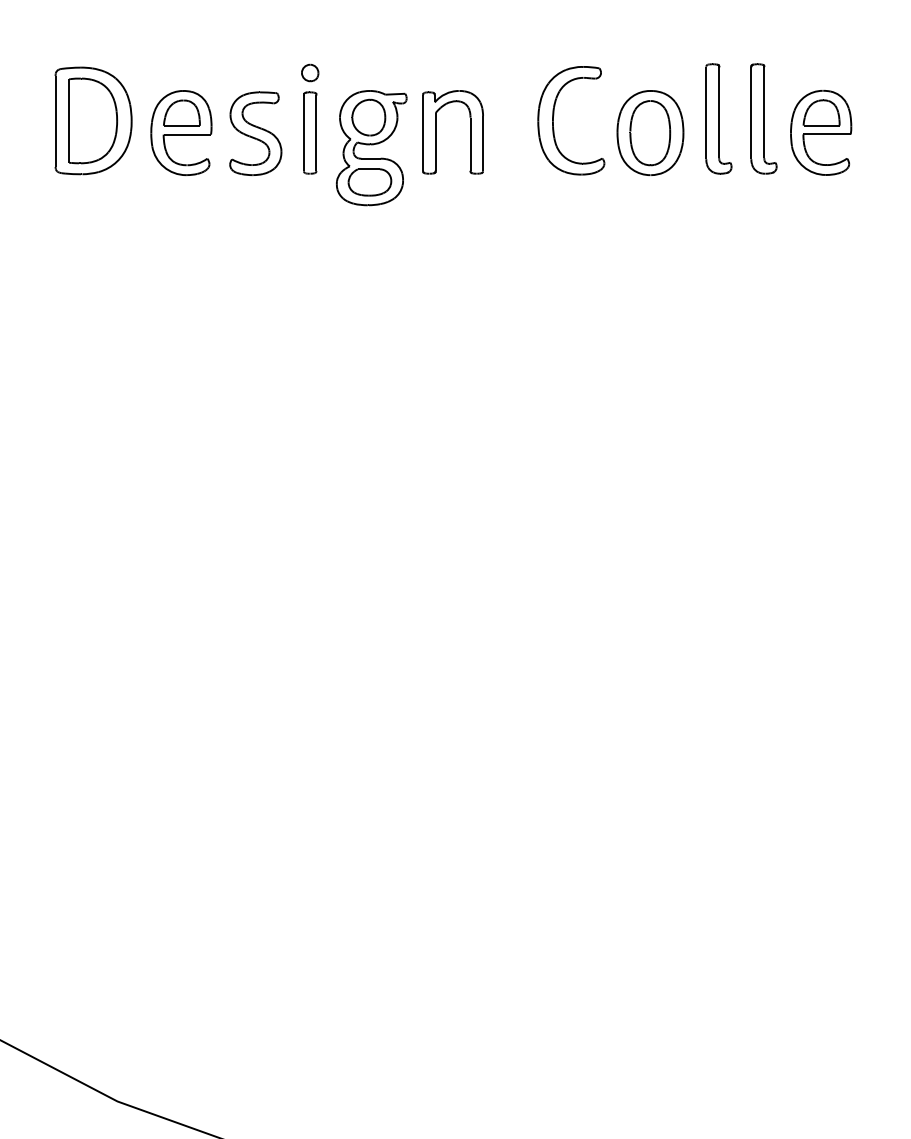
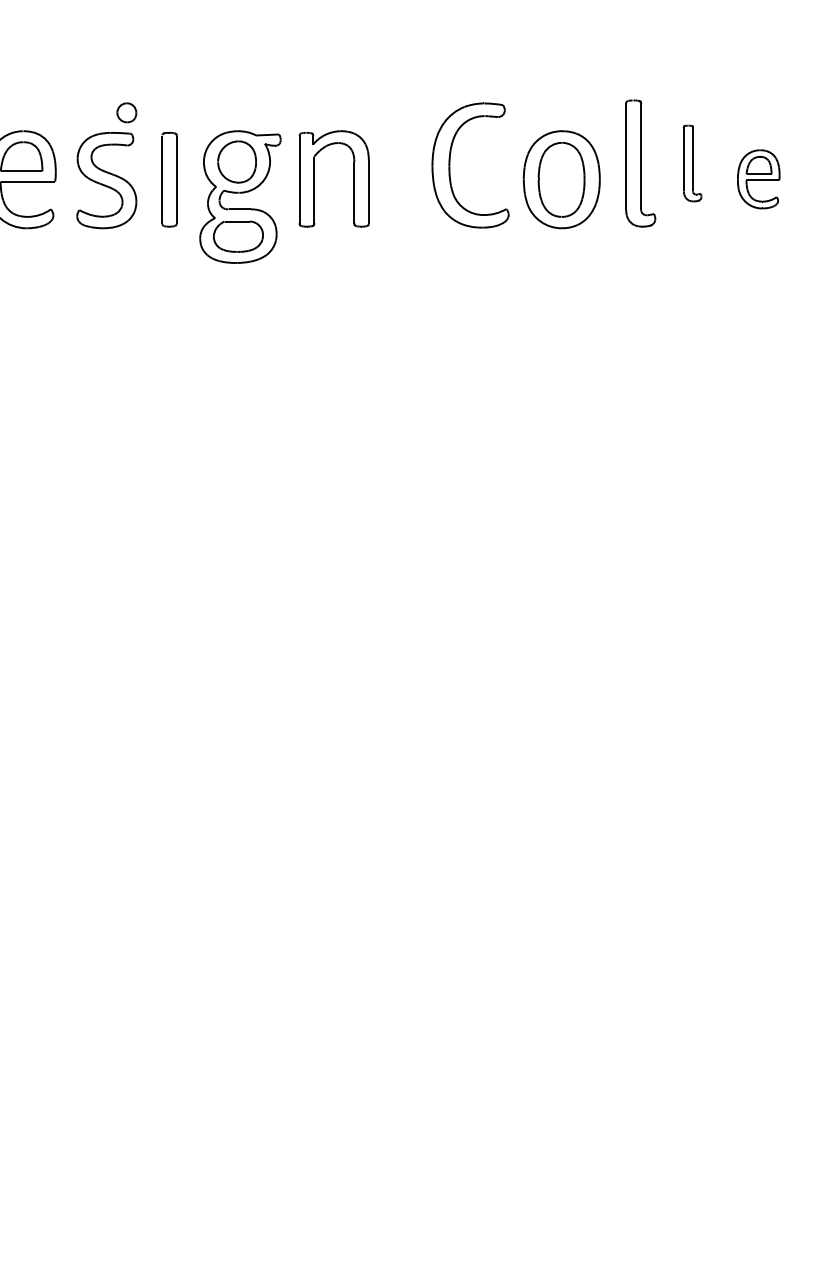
part: (310, 72) -> (127, 112), moved
part: (763, 118) -> (692, 162), size x0.6
part: (821, 132) -> (759, 179), size x0.6

